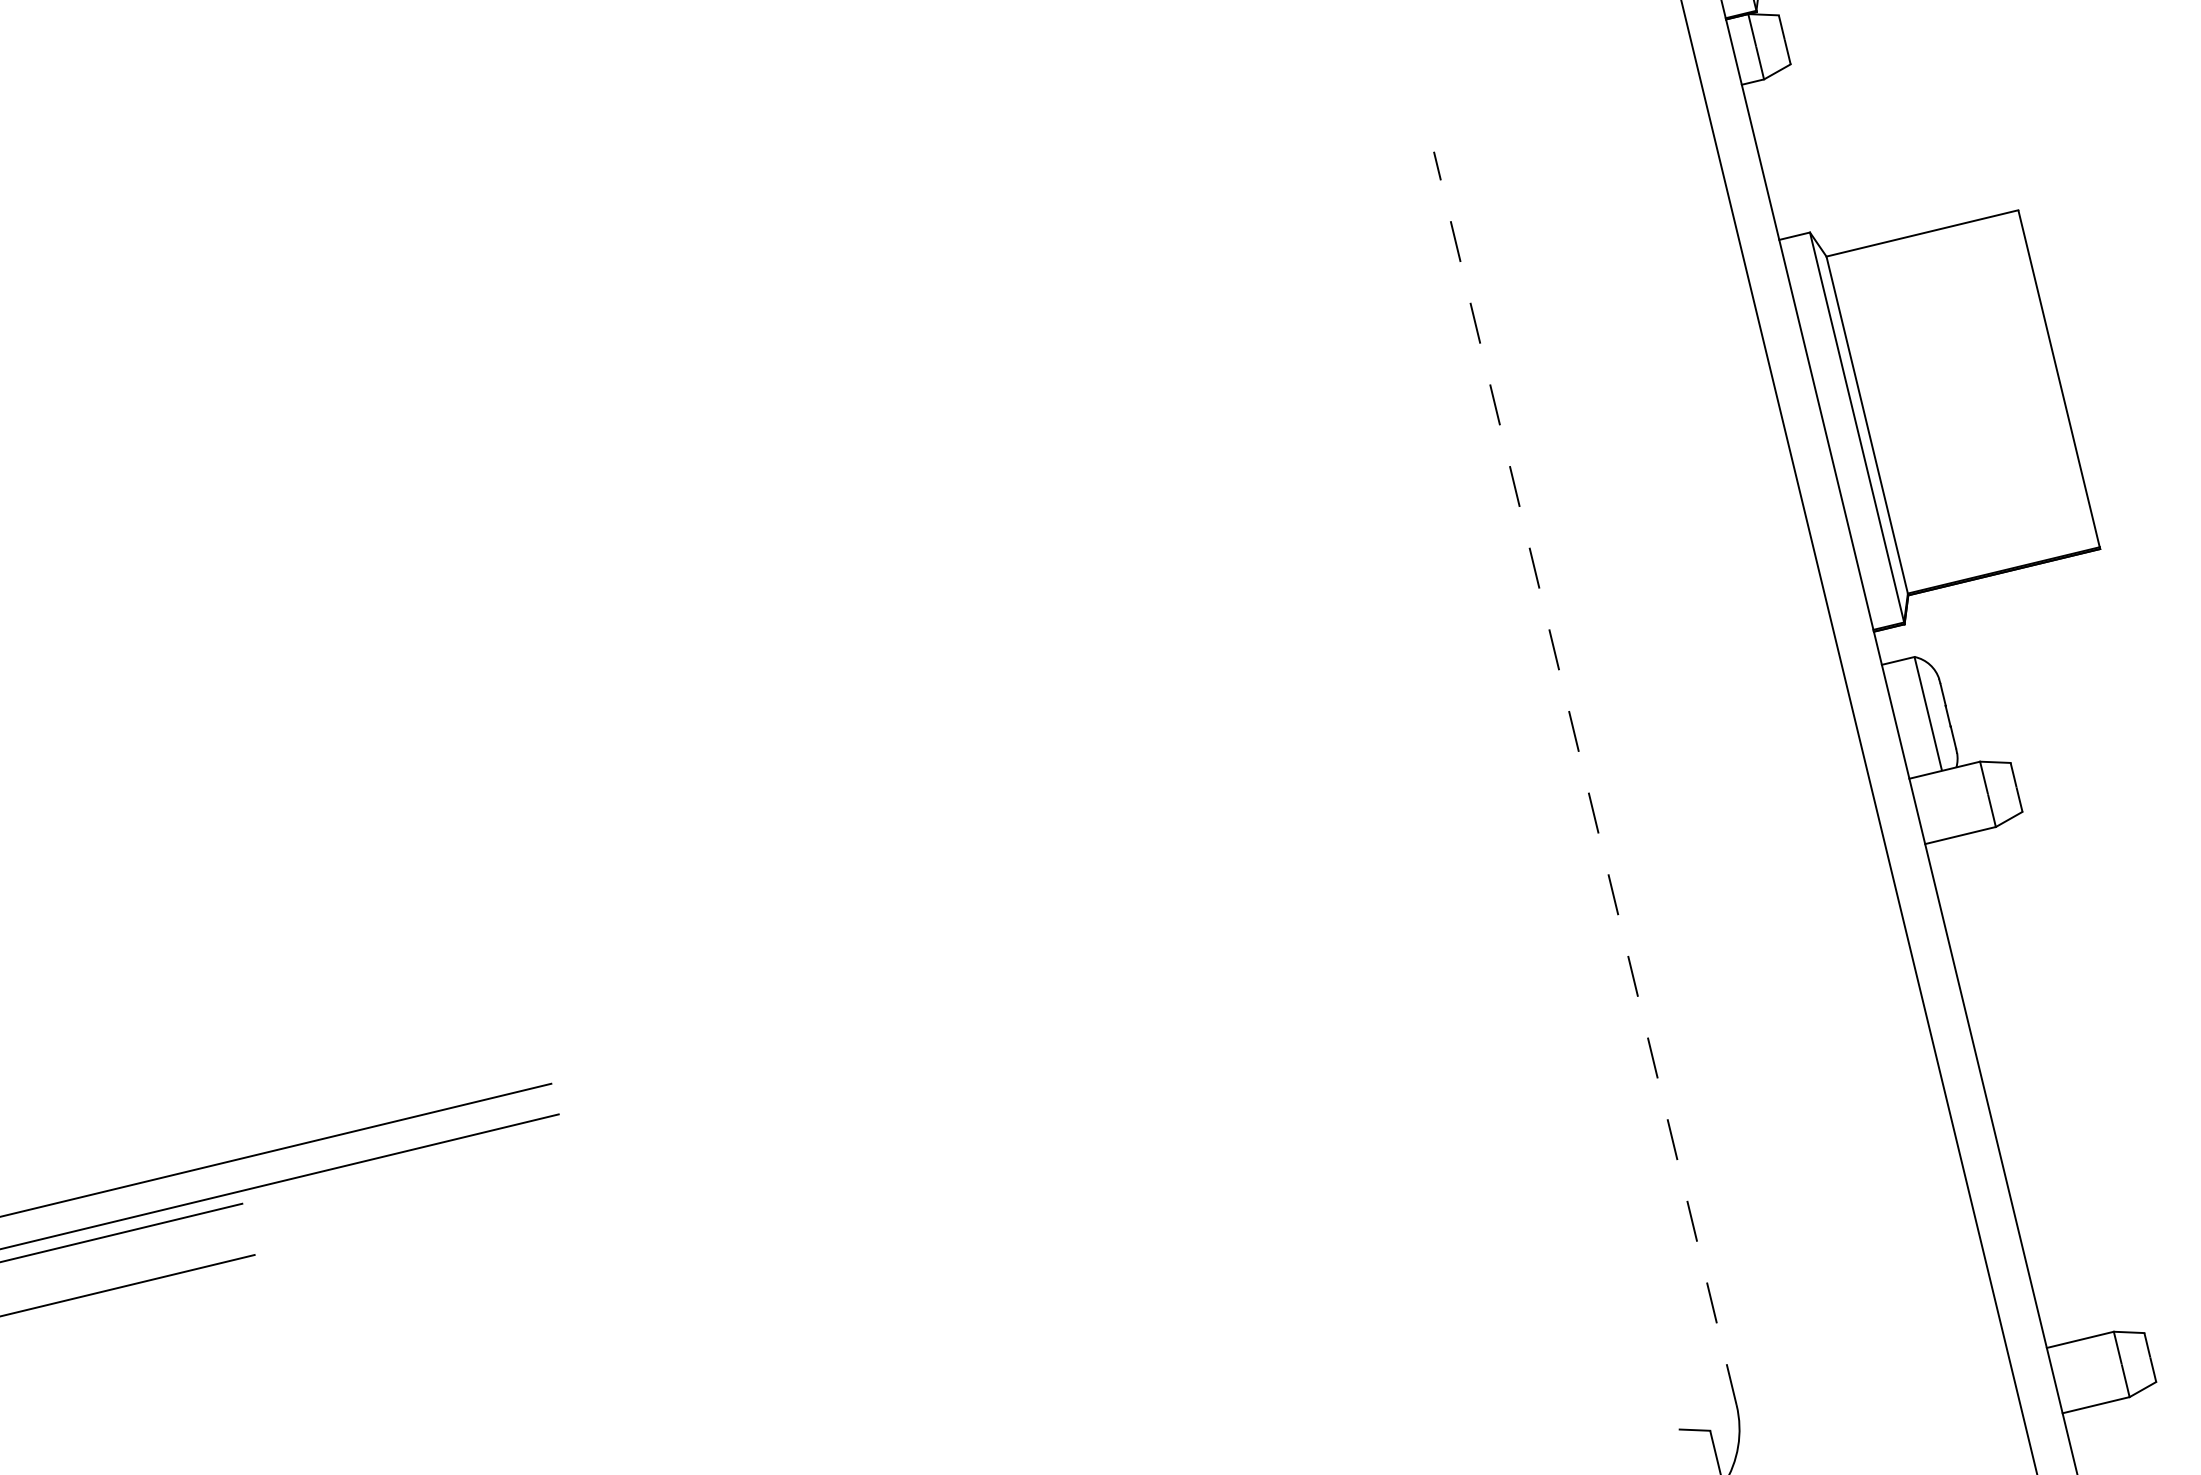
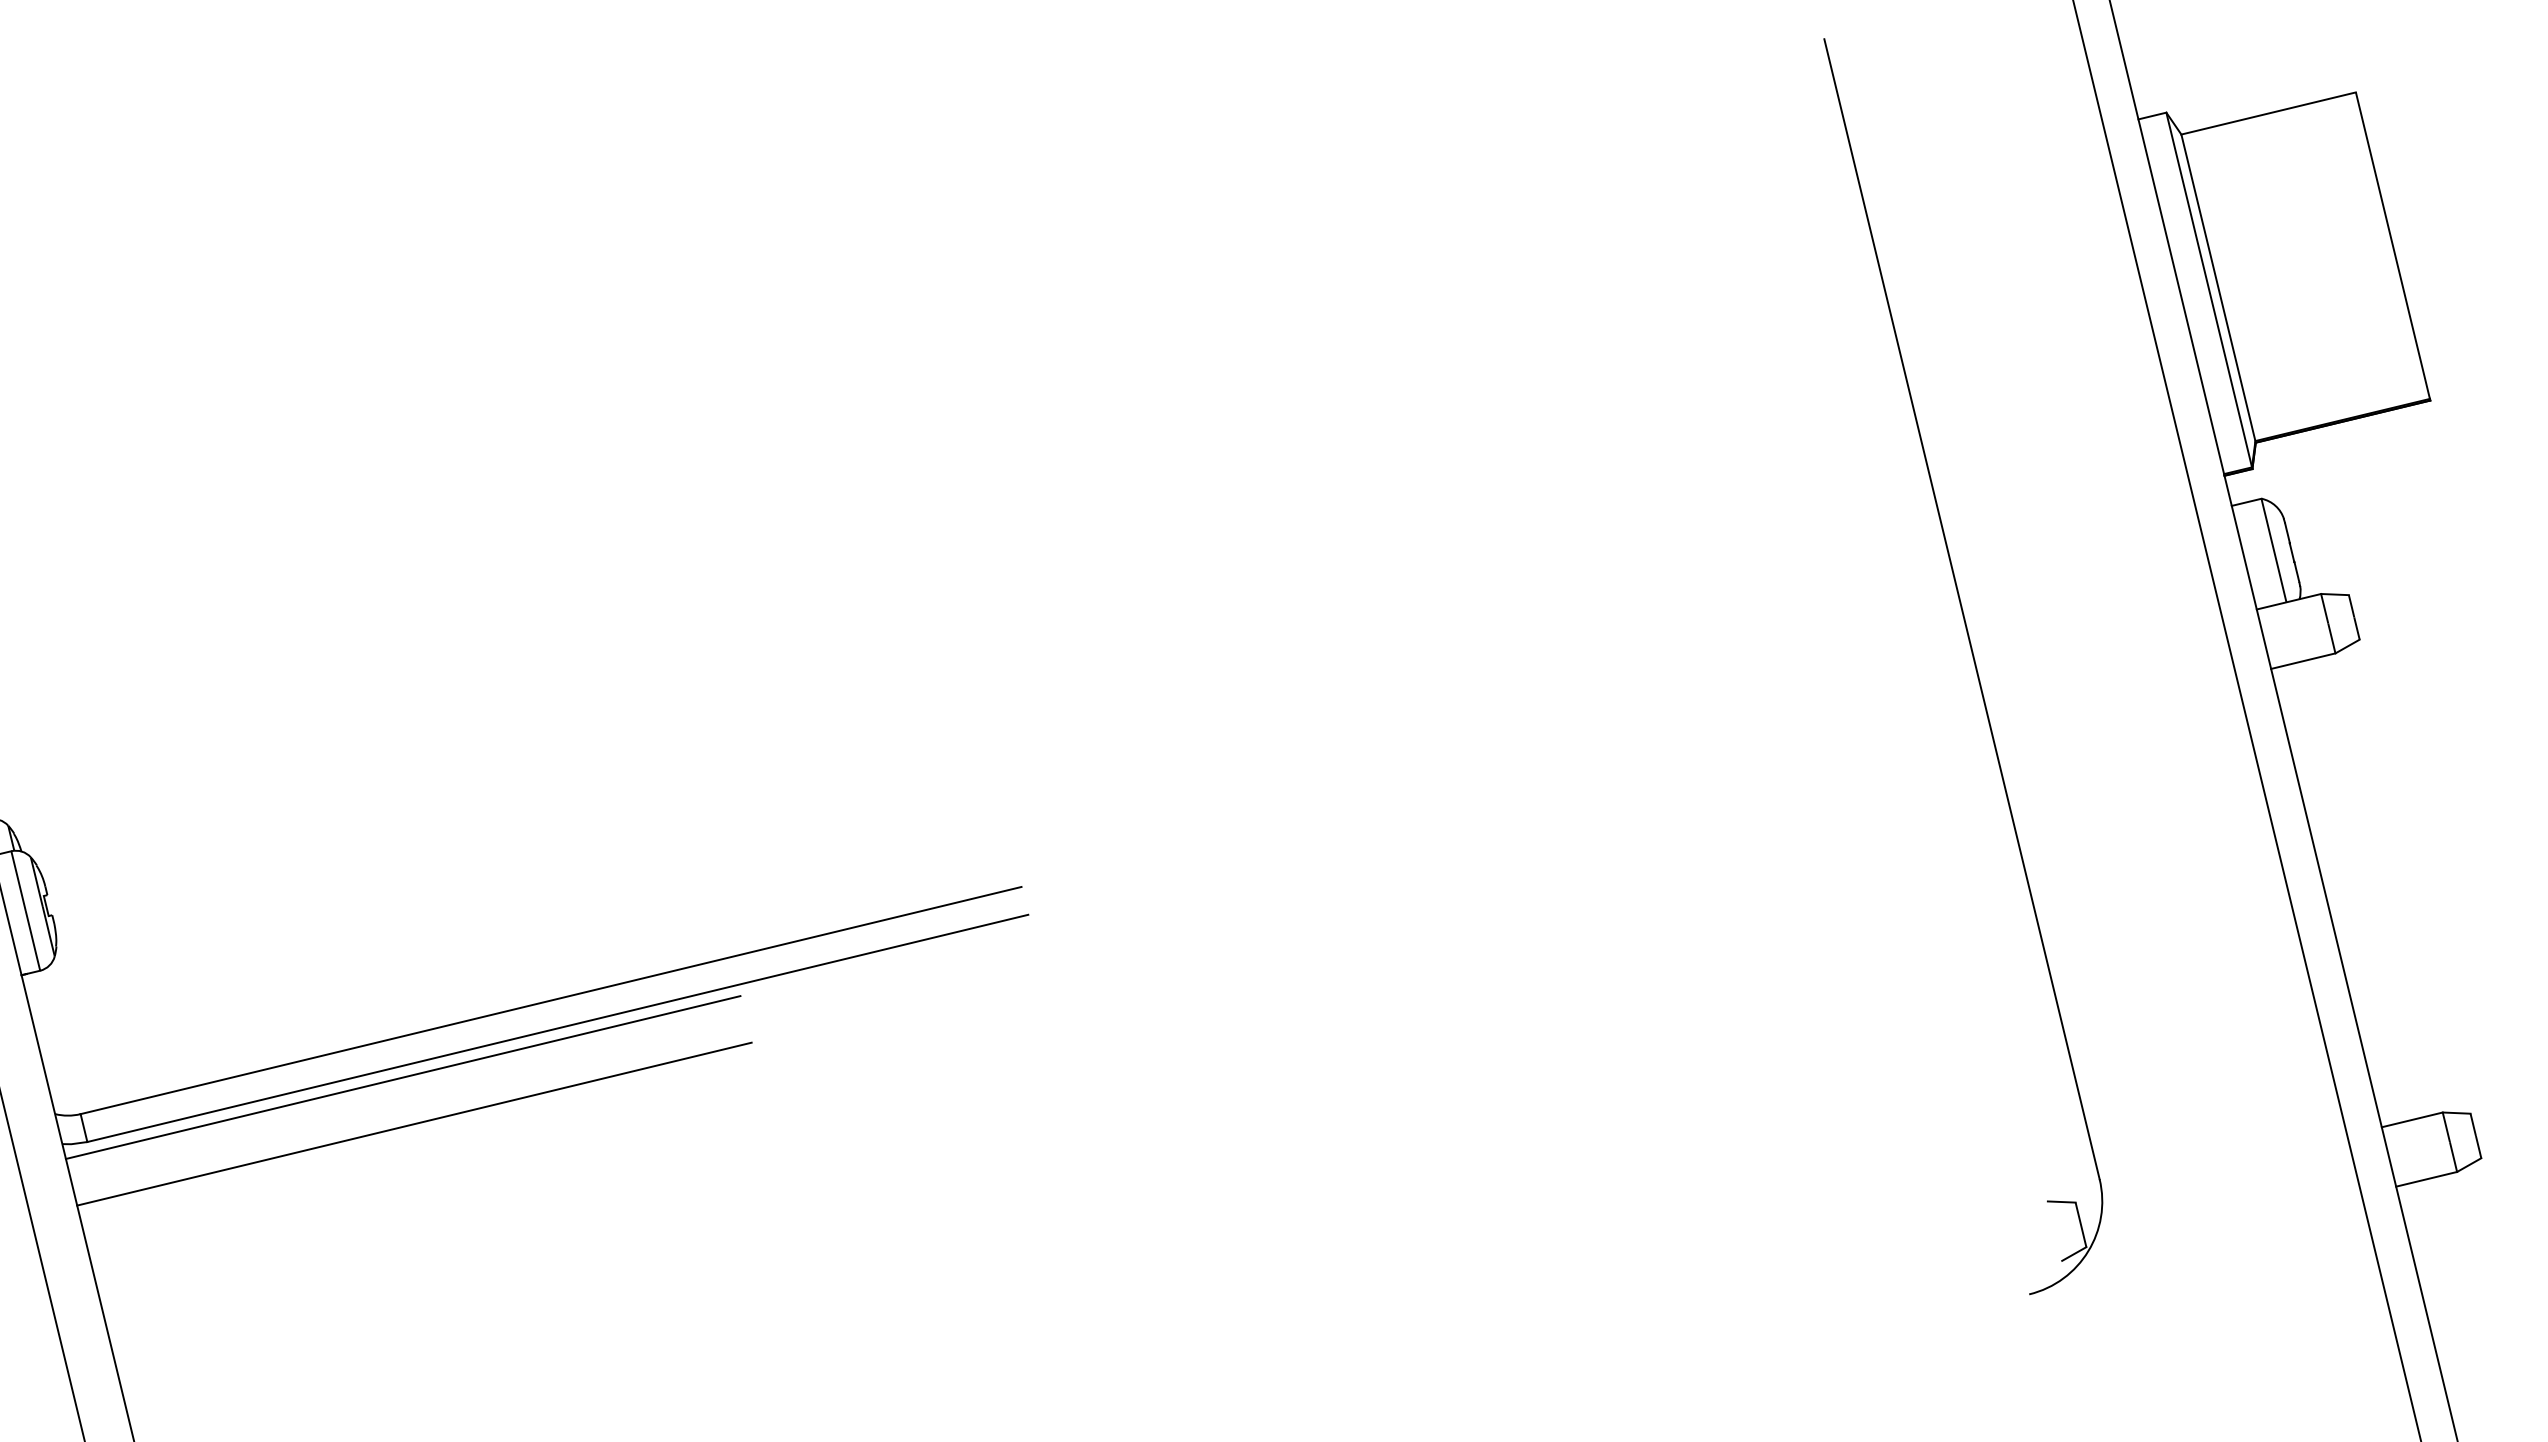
line: (1584, 777) -> (1961, 608), dashed -> solid

